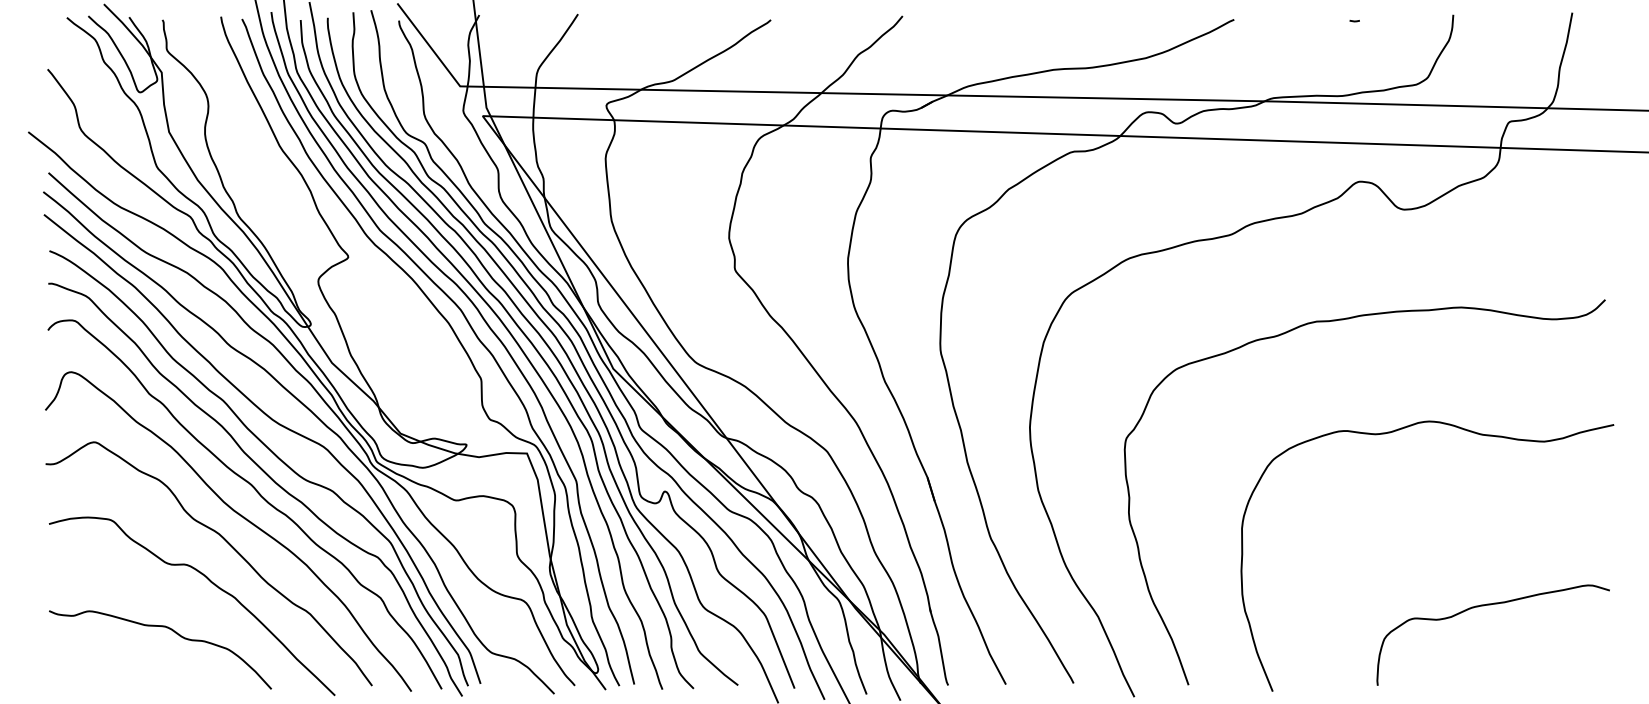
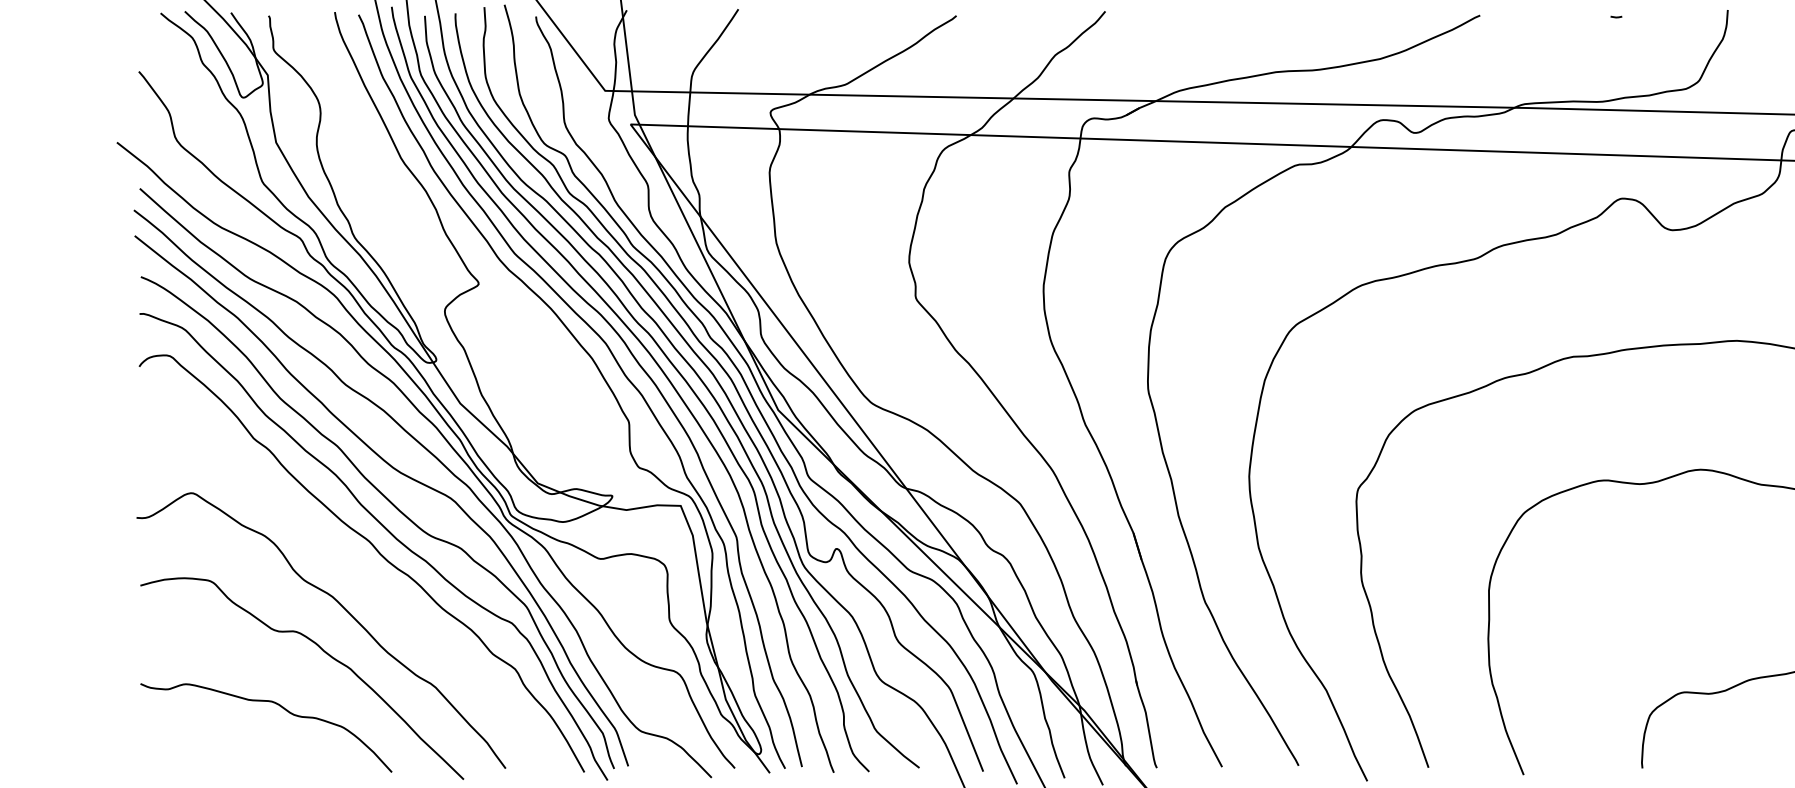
curve: (241, 517) -> (357, 578), removed

